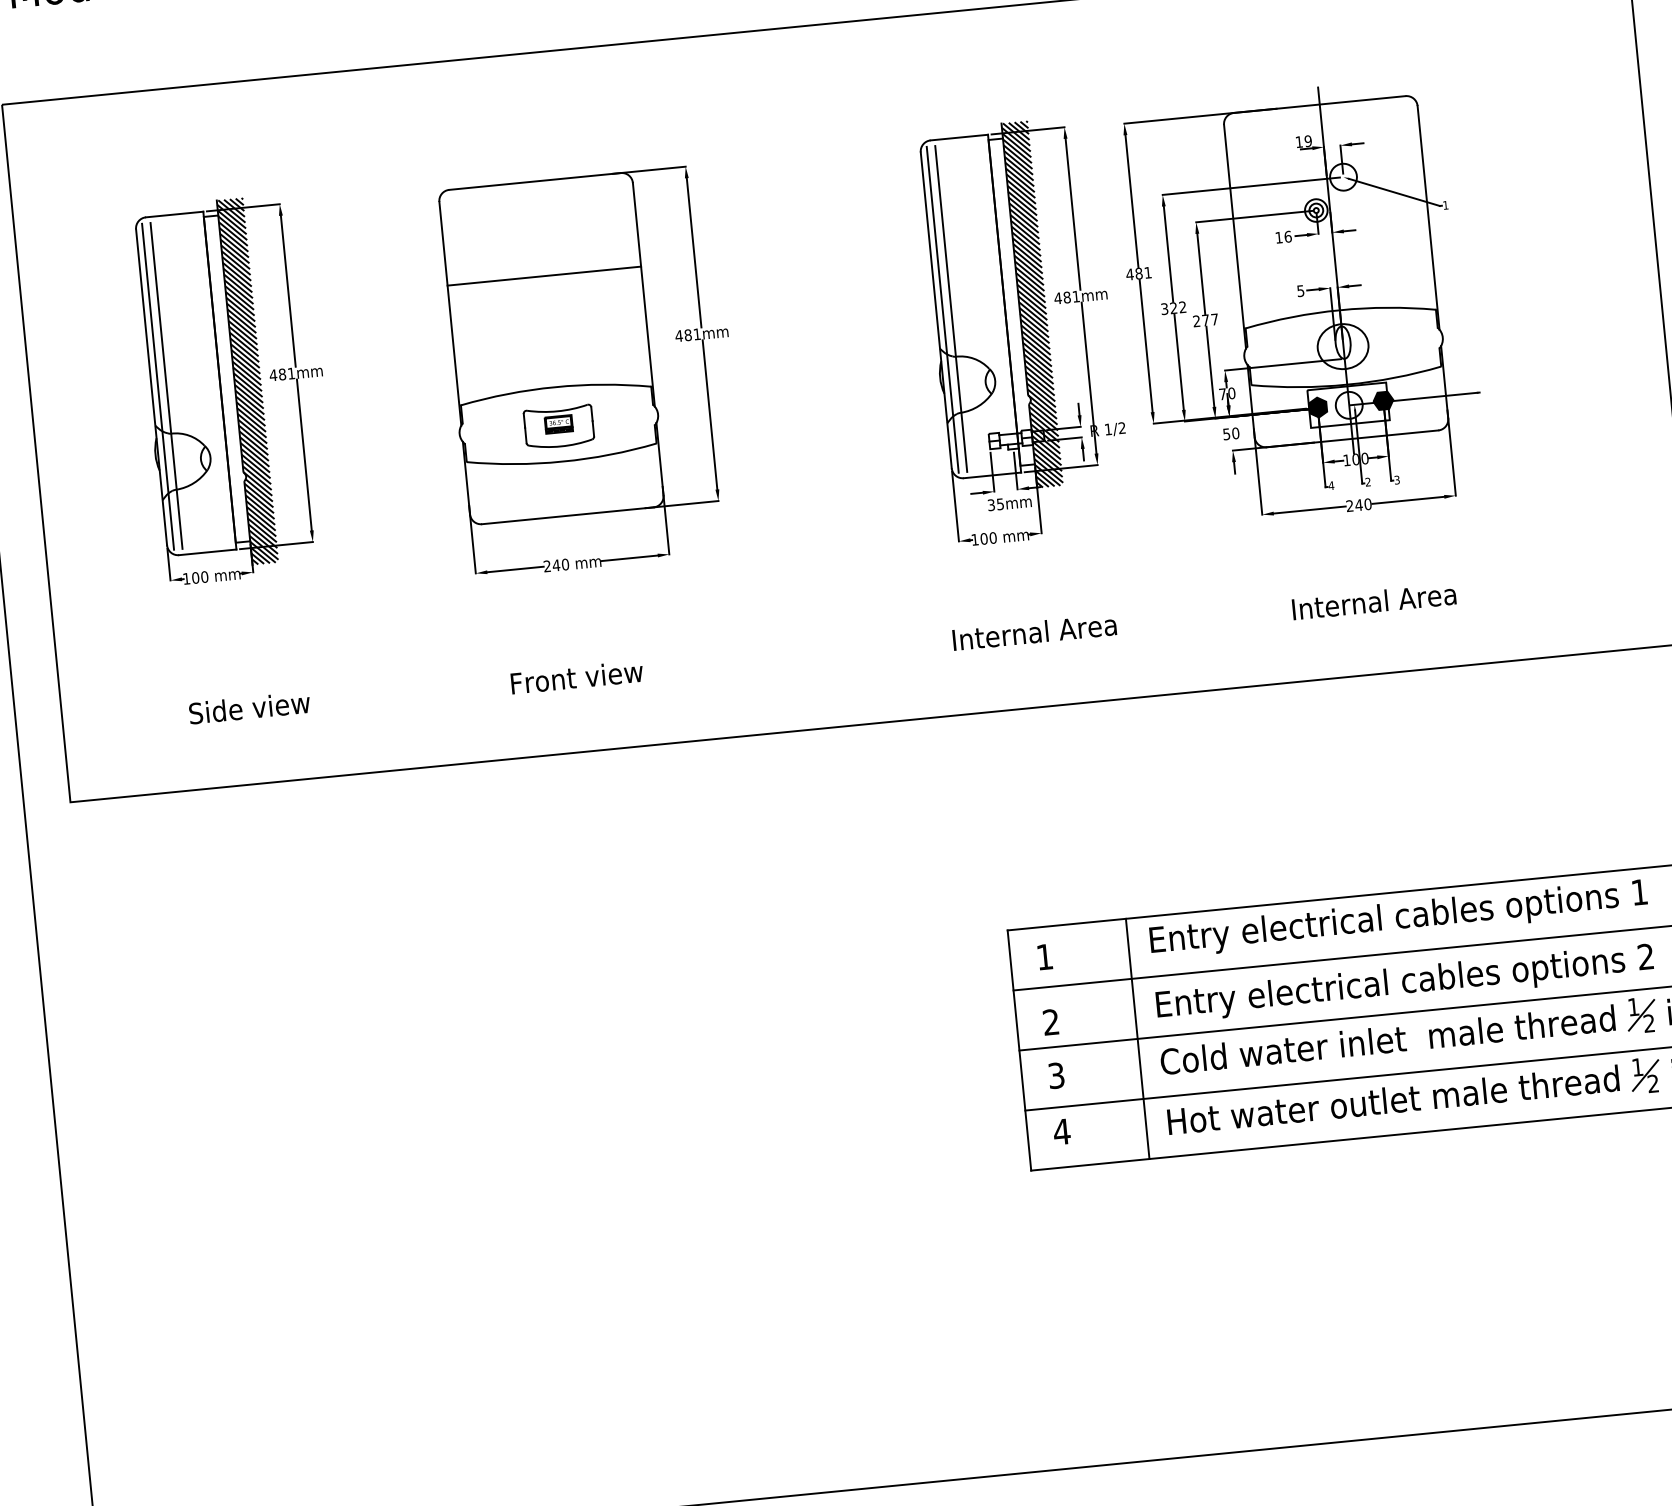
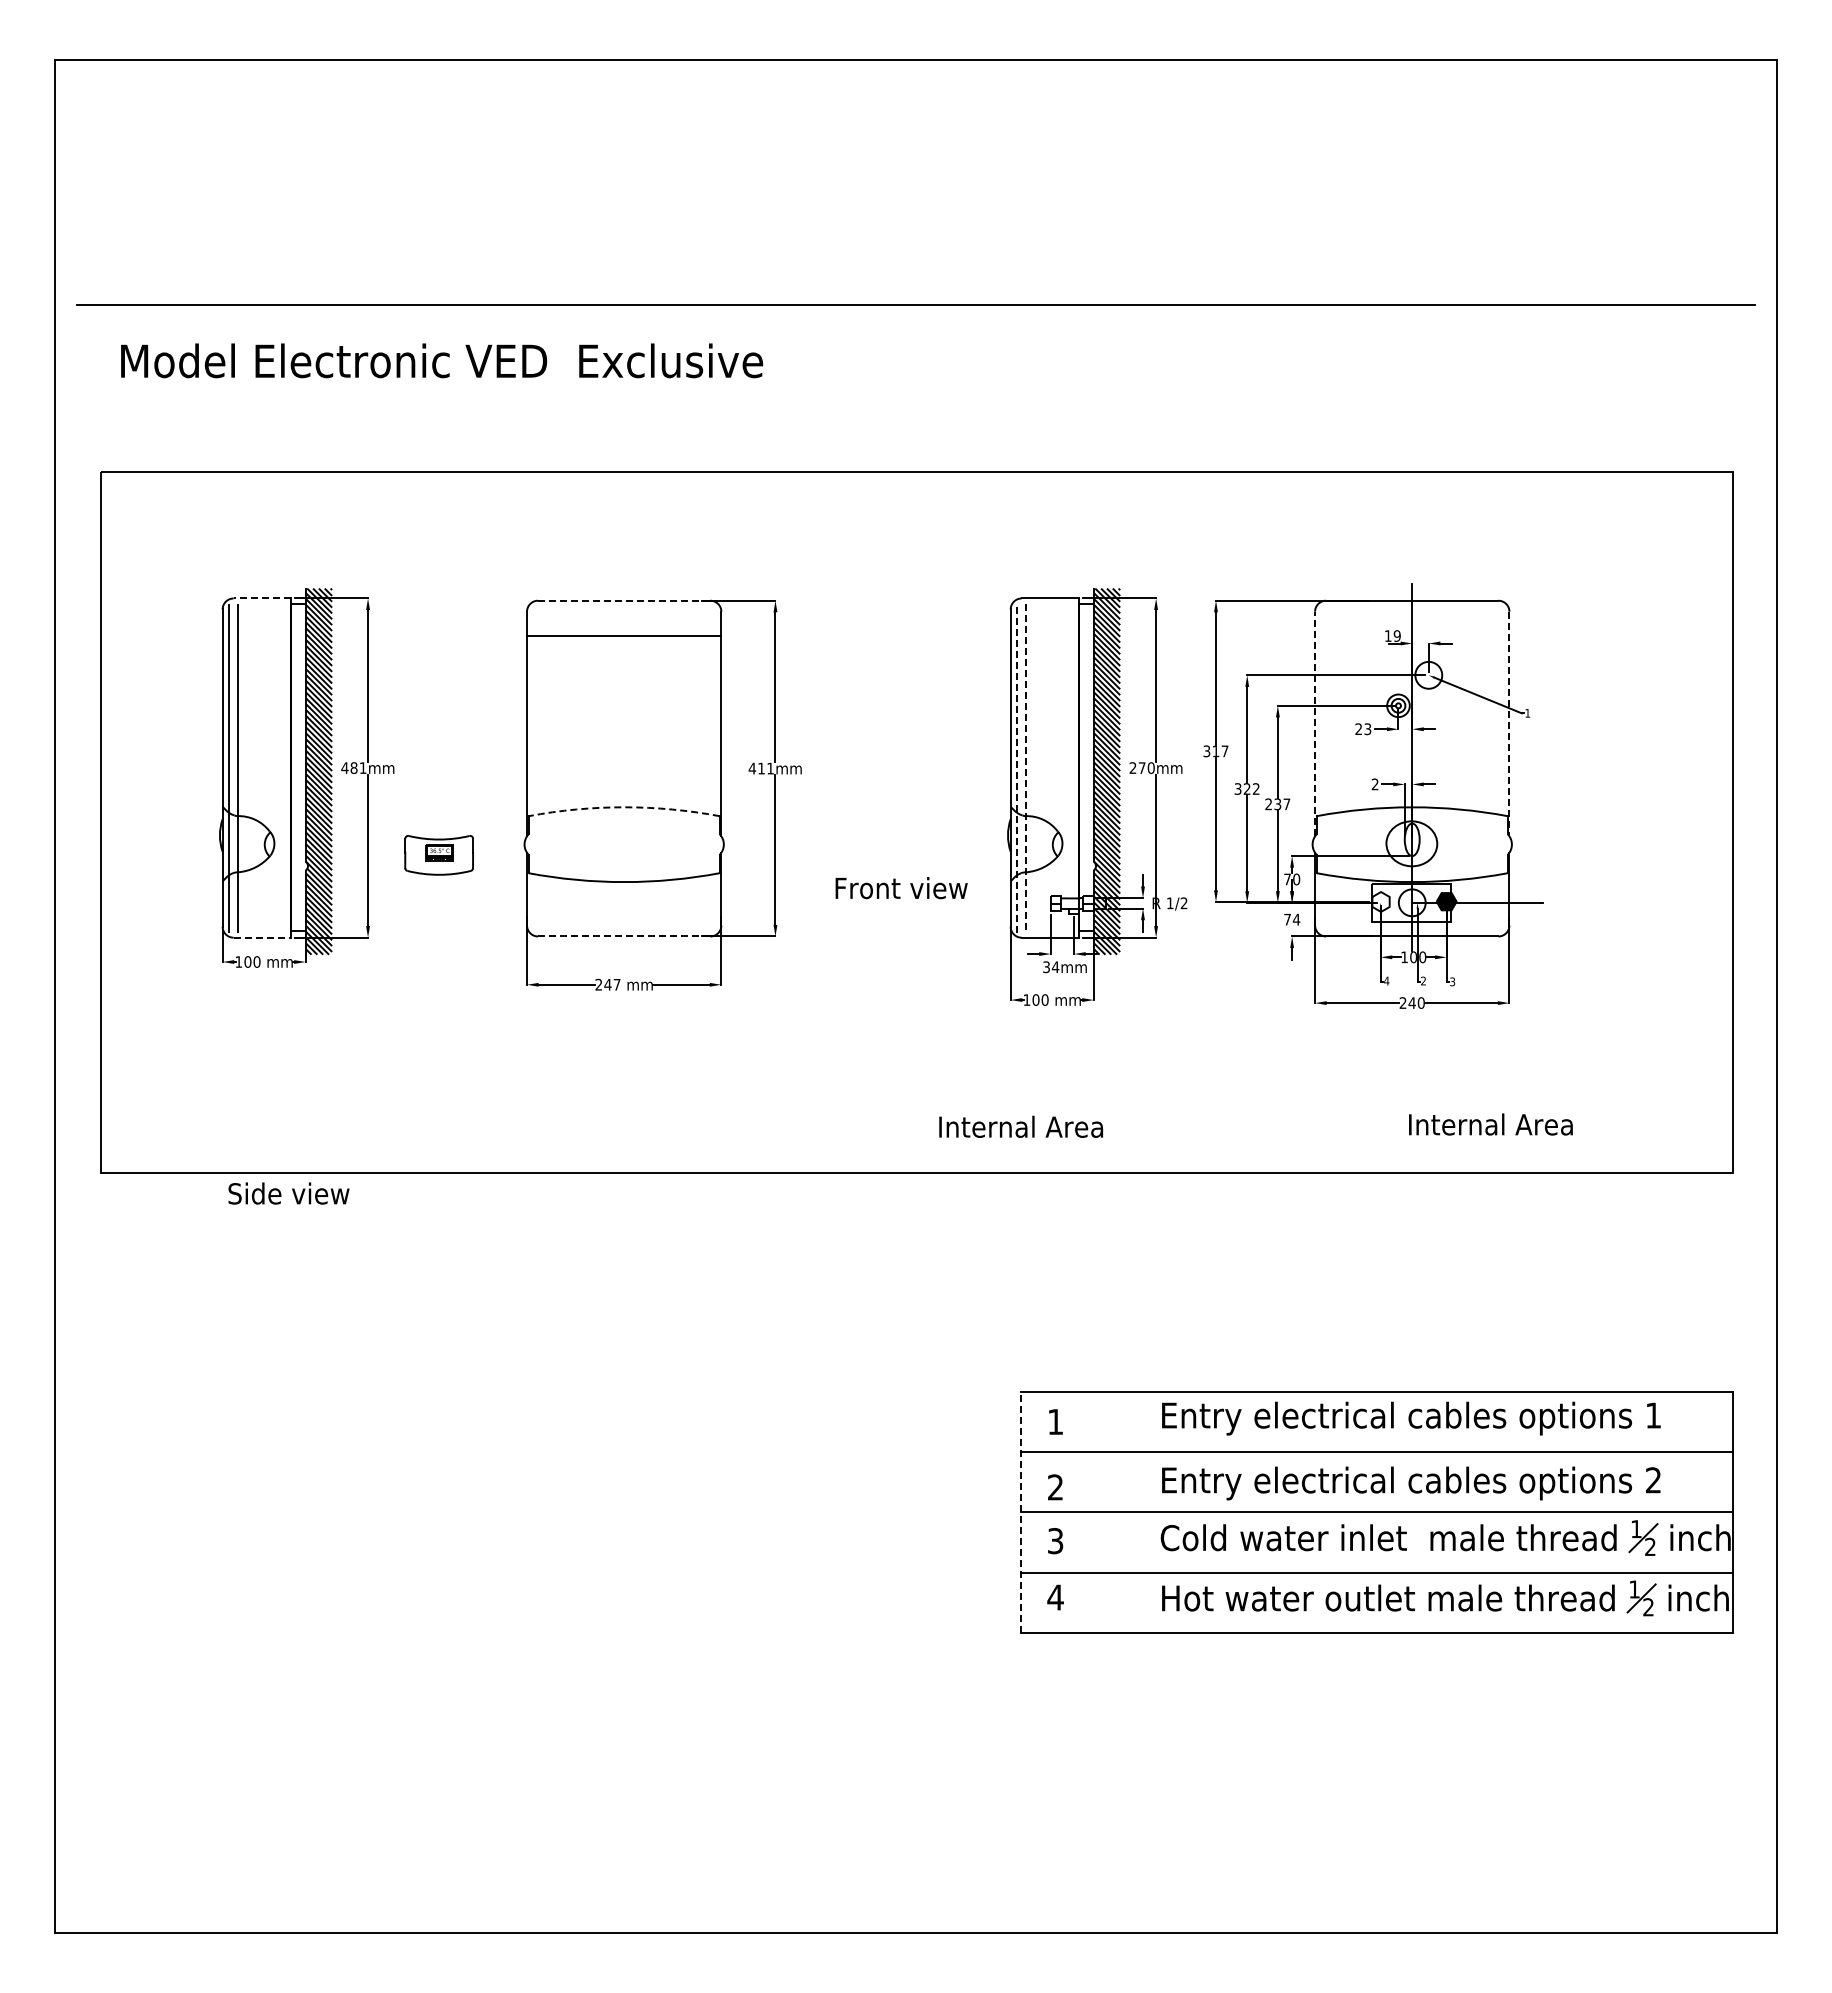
line: (535, 181) -> (624, 600), solid -> dashed
line: (174, 214) -> (262, 598), solid -> dashed
line: (1428, 218) -> (1509, 724), solid -> dashed
line: (1235, 236) -> (1315, 723), solid -> dashed
text: (1283, 237) -> (1363, 729), 16 -> 23
text: (1138, 273) -> (1215, 751), 481 -> 317
line: (544, 275) -> (624, 635), moved
text: (1300, 291) -> (1374, 784), 5 -> 2
text: (1066, 297) -> (1141, 767), 481mm -> 270mm
line: (951, 309) -> (1025, 768), solid -> dashed
line: (943, 310) -> (1017, 768), solid -> dashed
text: (1205, 320) -> (1277, 804), 277 -> 237
text: (688, 335) -> (761, 768), 481mm -> 411mm
arc: (555, 387) -> (624, 807), solid -> dashed
fill: (1317, 407) -> (1380, 901), removed
part: (558, 427) -> (438, 855), moved
text: (1231, 433) -> (1292, 919), 50 -> 74
text: (1000, 504) -> (1055, 967), 35mm -> 34mm
line: (567, 515) -> (623, 936), solid -> dashed
line: (207, 552) -> (262, 937), solid -> dashed
text: (564, 564) -> (616, 984), 240 -> 247
text: (1373, 601) -> (1490, 1124), moved
text: (1033, 631) -> (1020, 1126), moved
text: (576, 677) -> (901, 888), moved
text: (249, 707) -> (288, 1193), moved
line: (1138, 1038) -> (1140, 1512), removed
line: (1019, 1050) -> (1021, 1512), solid -> dashed

